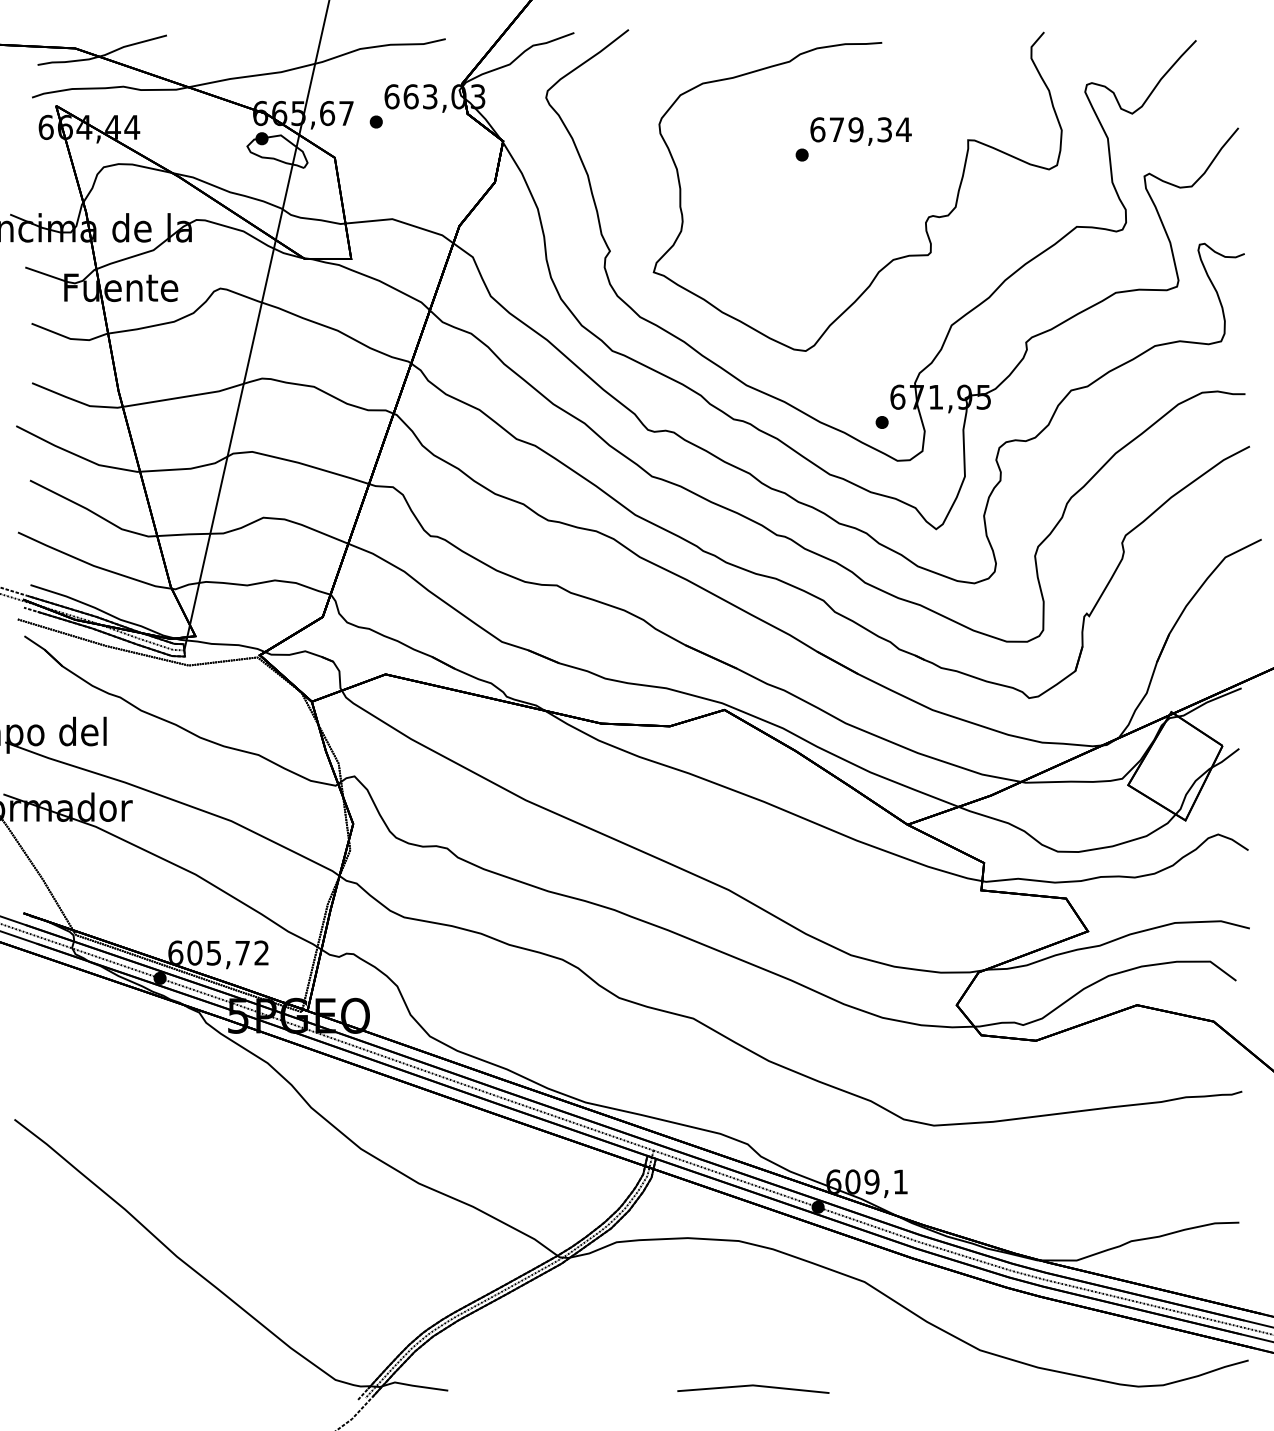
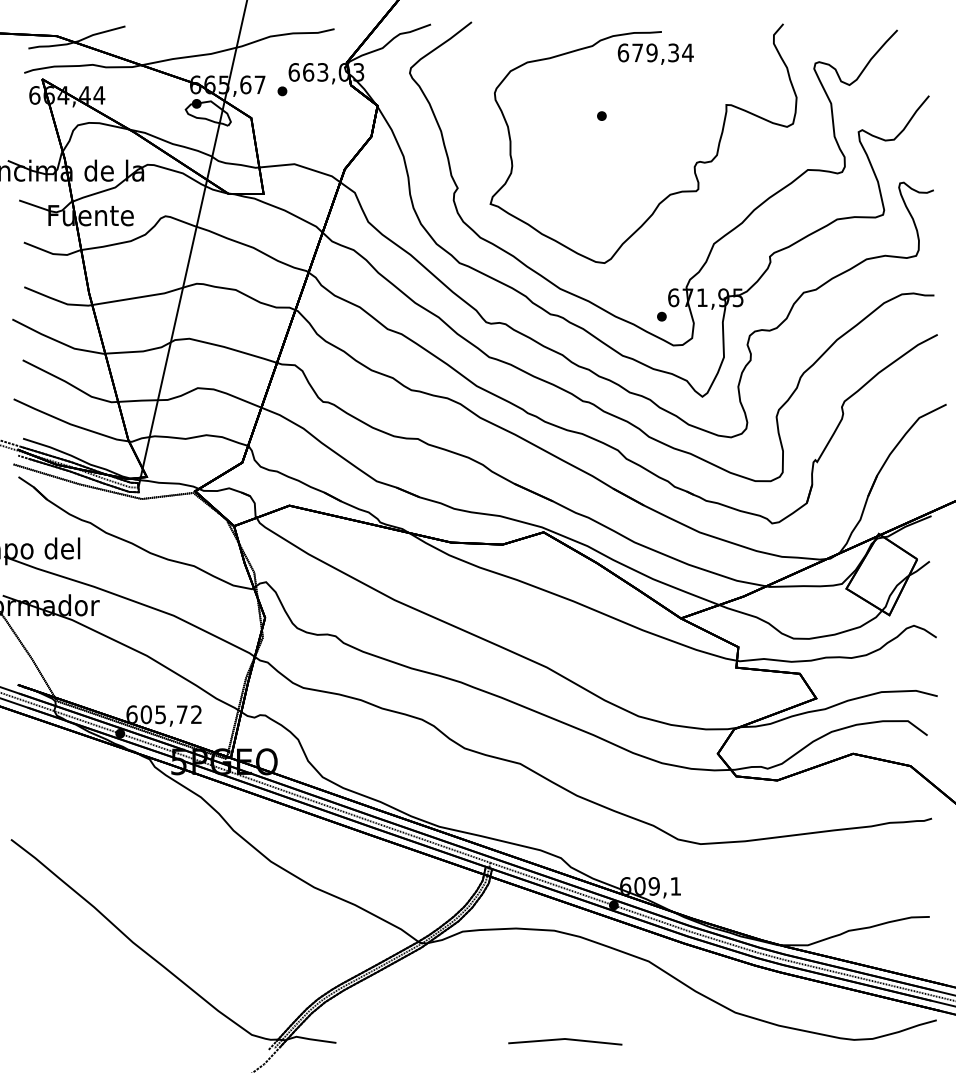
text: (860, 131) -> (655, 54), moved

